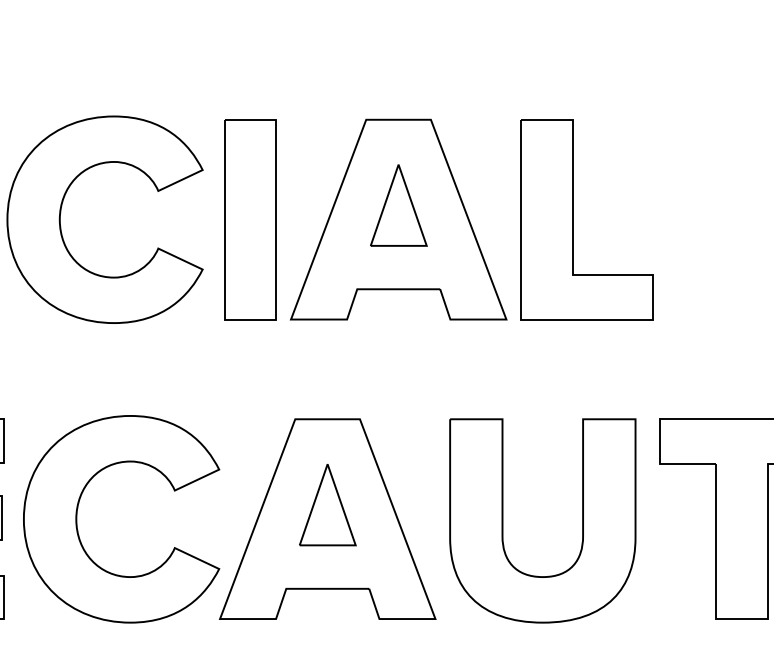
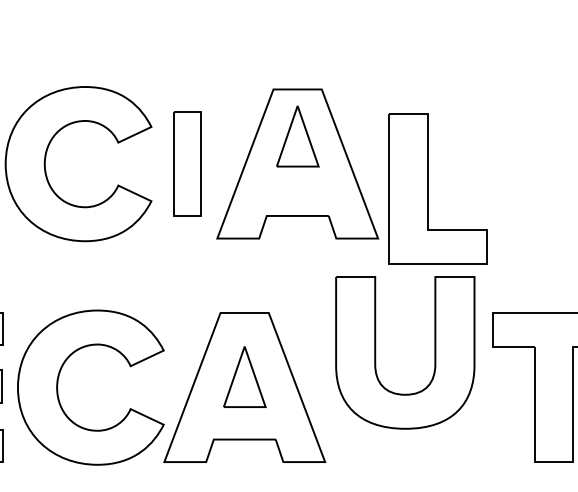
part: (398, 205) -> (297, 136), moved
part: (249, 218) -> (186, 163), size x0.7
part: (573, 218) -> (428, 188), moved
part: (504, 520) -> (376, 352), moved

